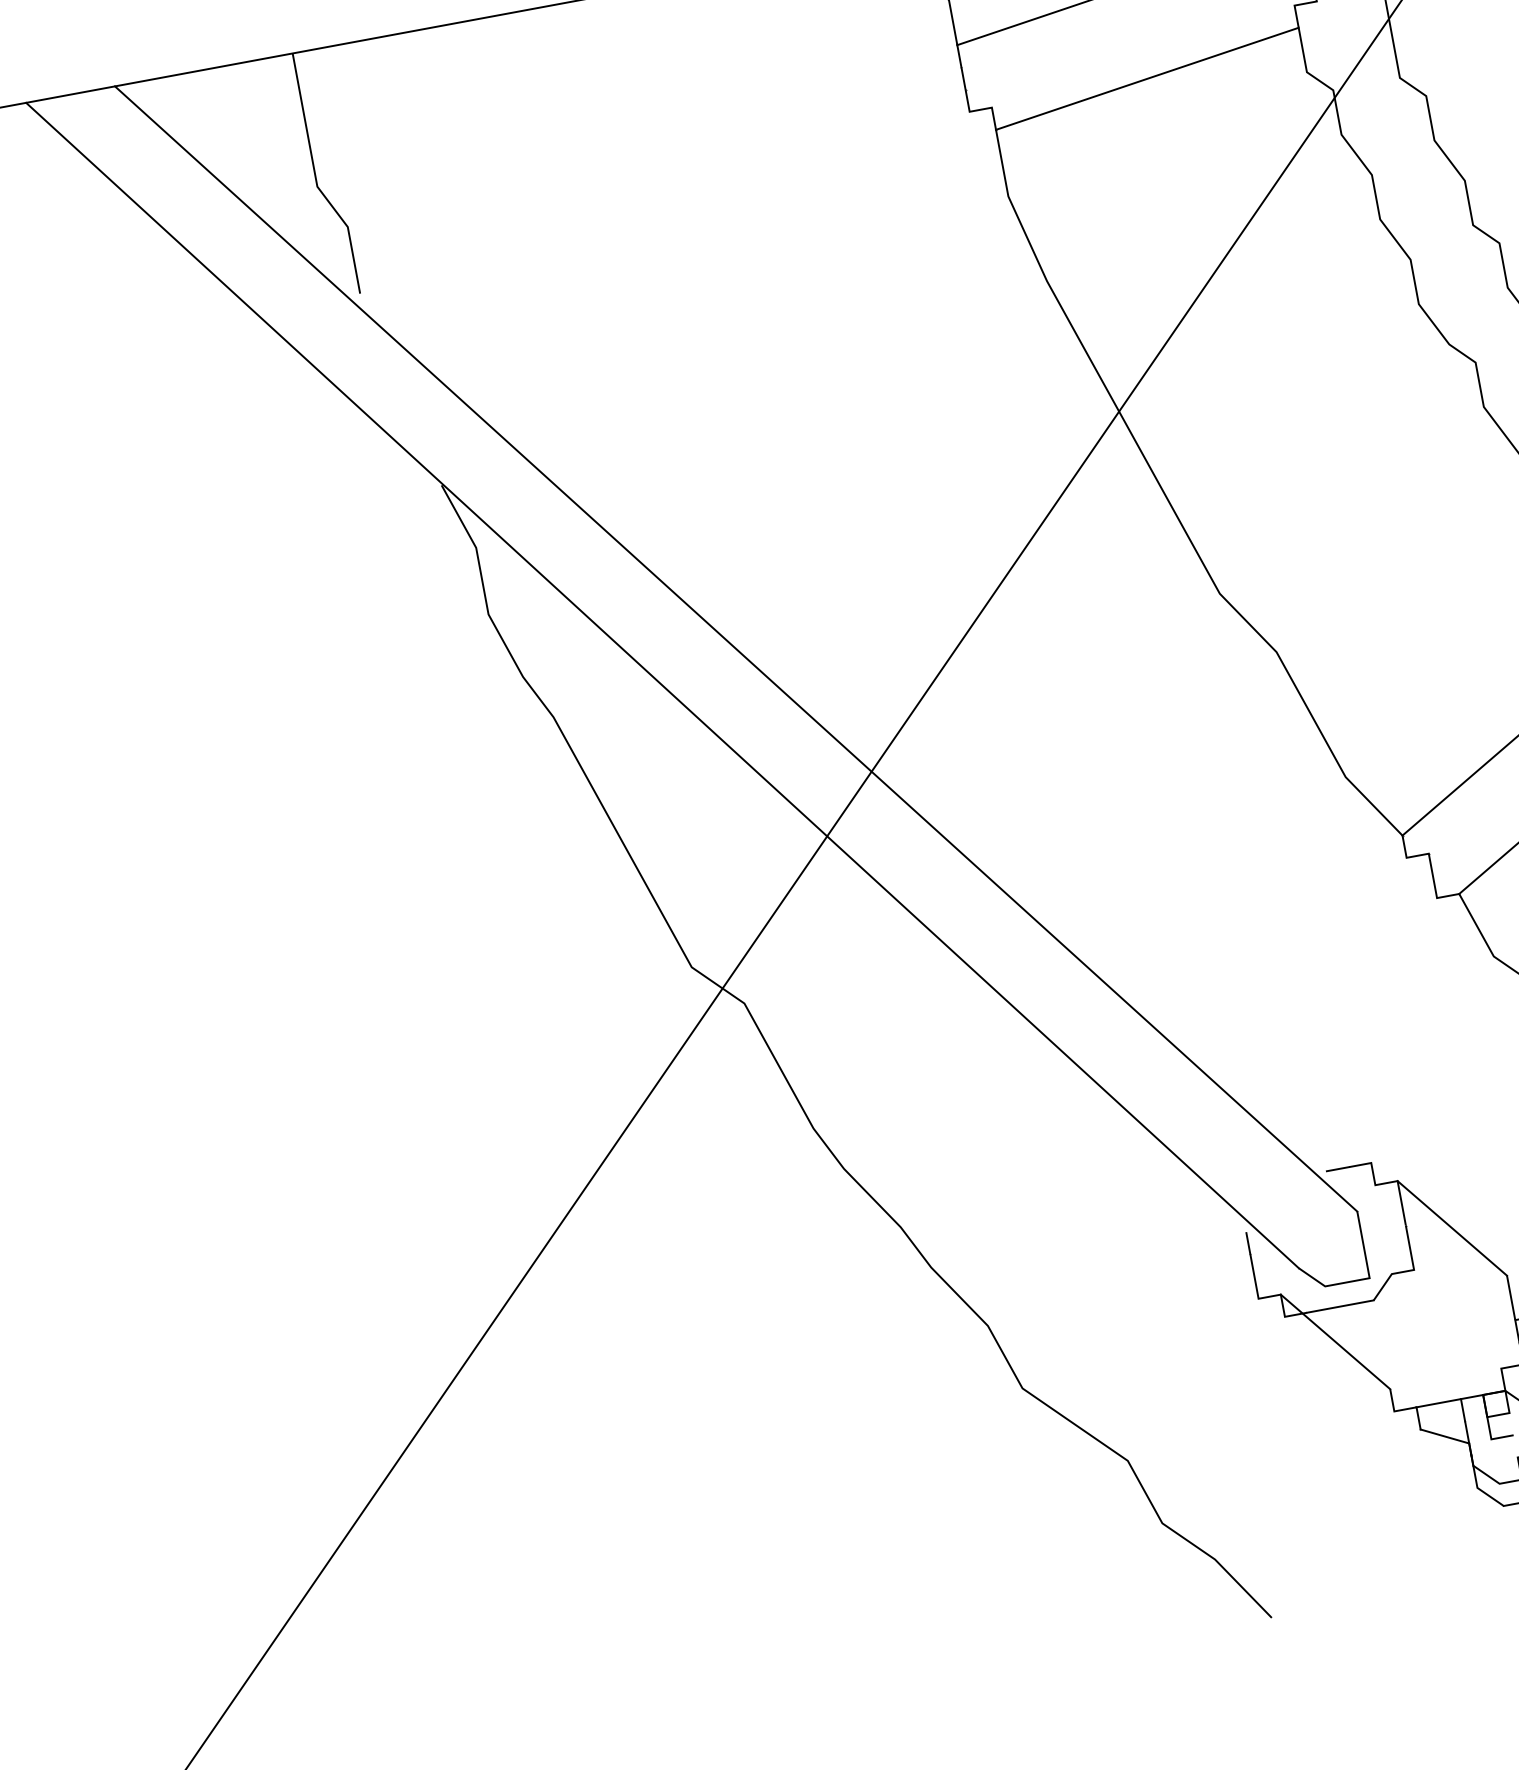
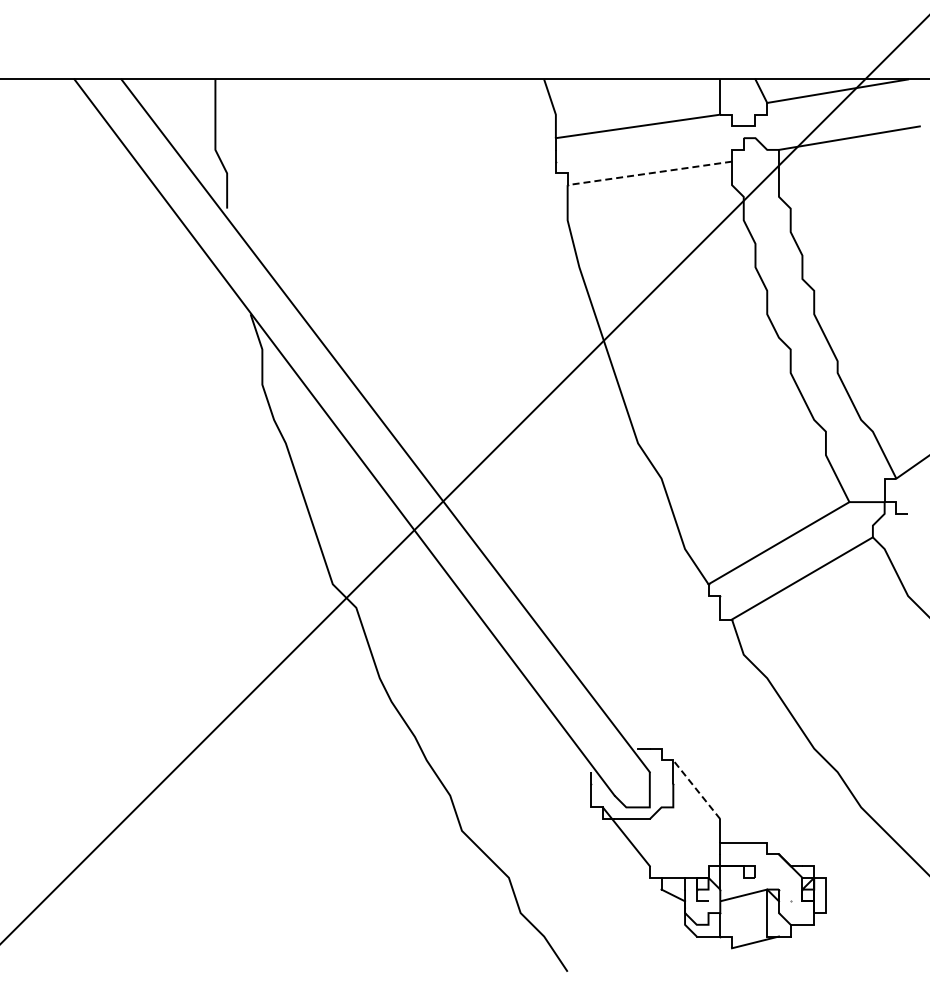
line: (1146, 79) -> (649, 173), solid -> dashed
line: (1451, 1227) -> (696, 789), solid -> dashed

